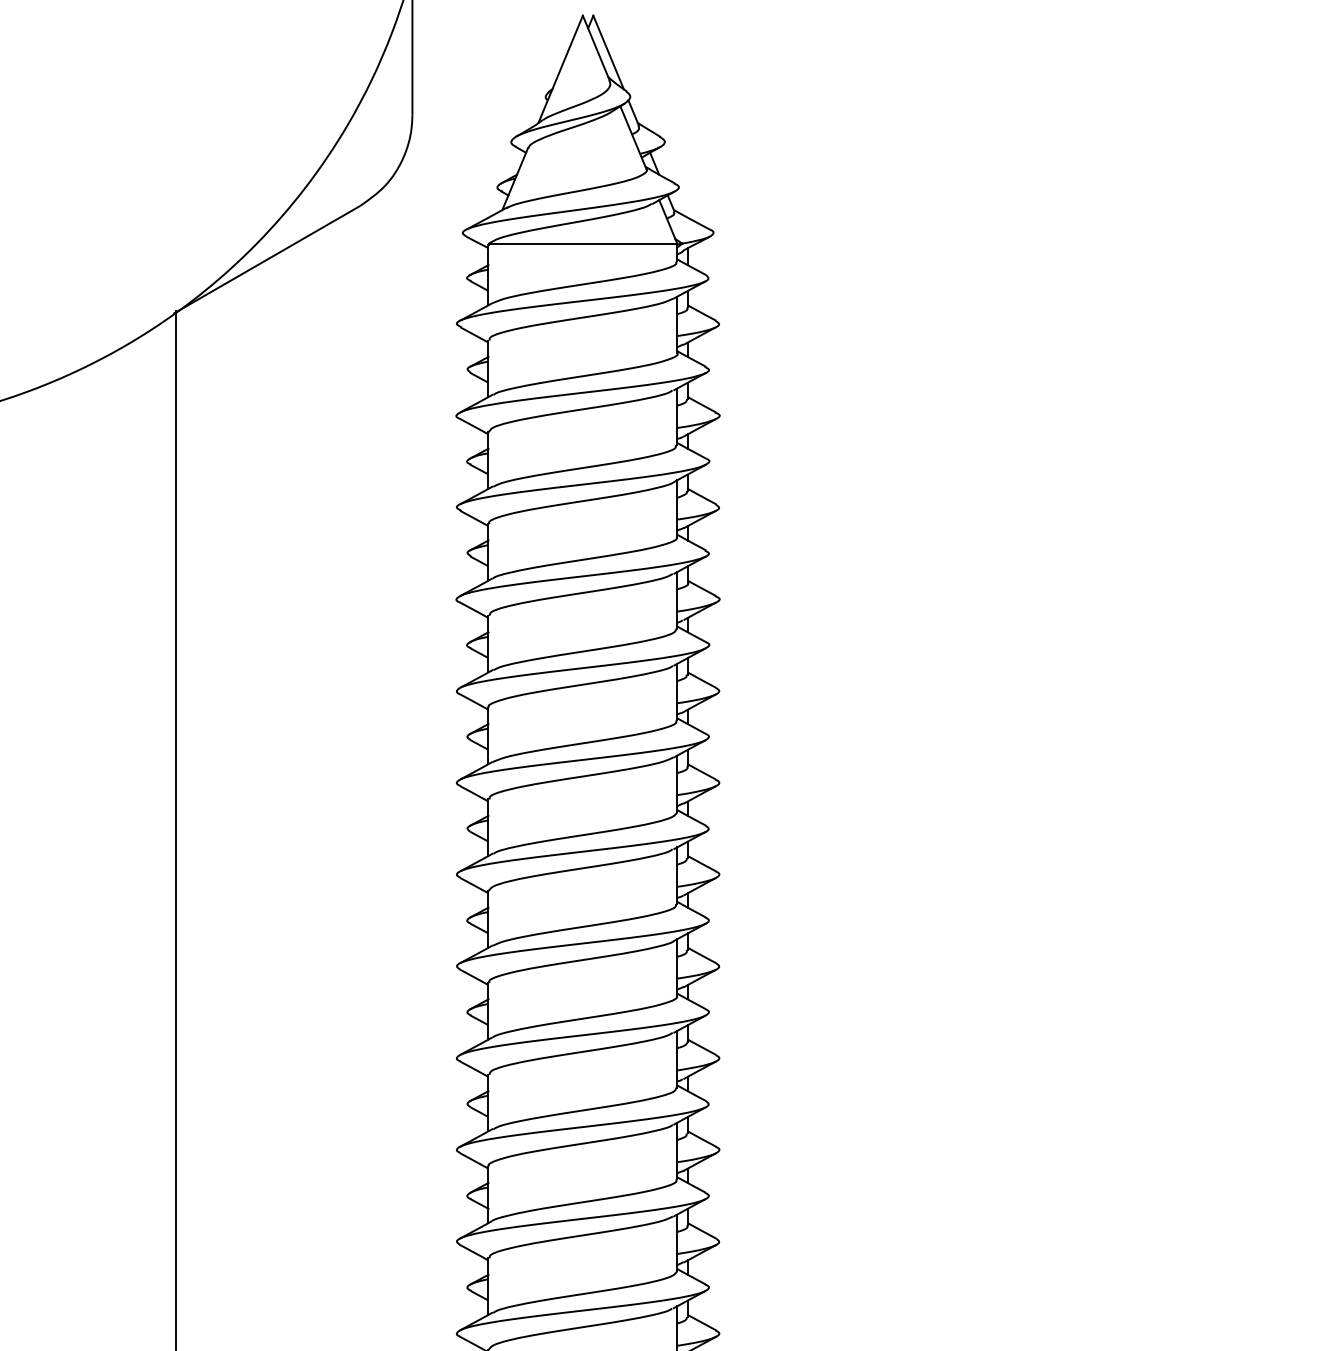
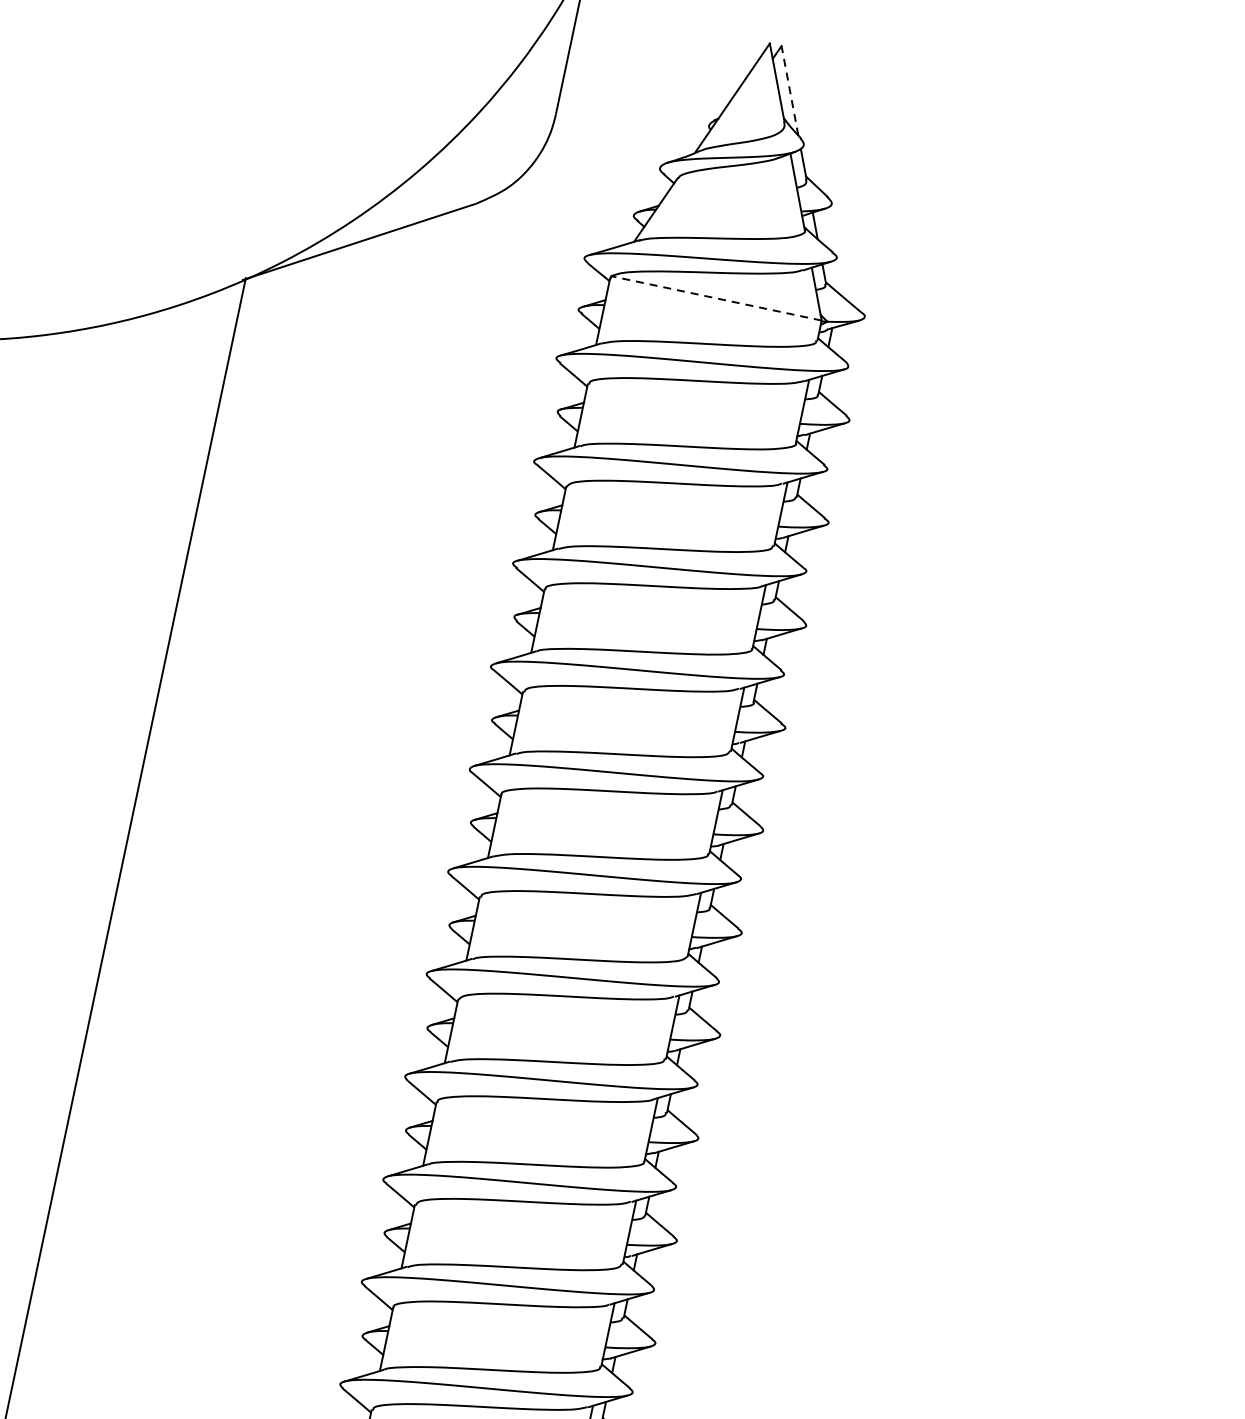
line: (608, 52) -> (789, 90), solid -> dashed
line: (582, 243) -> (715, 298), solid -> dashed

